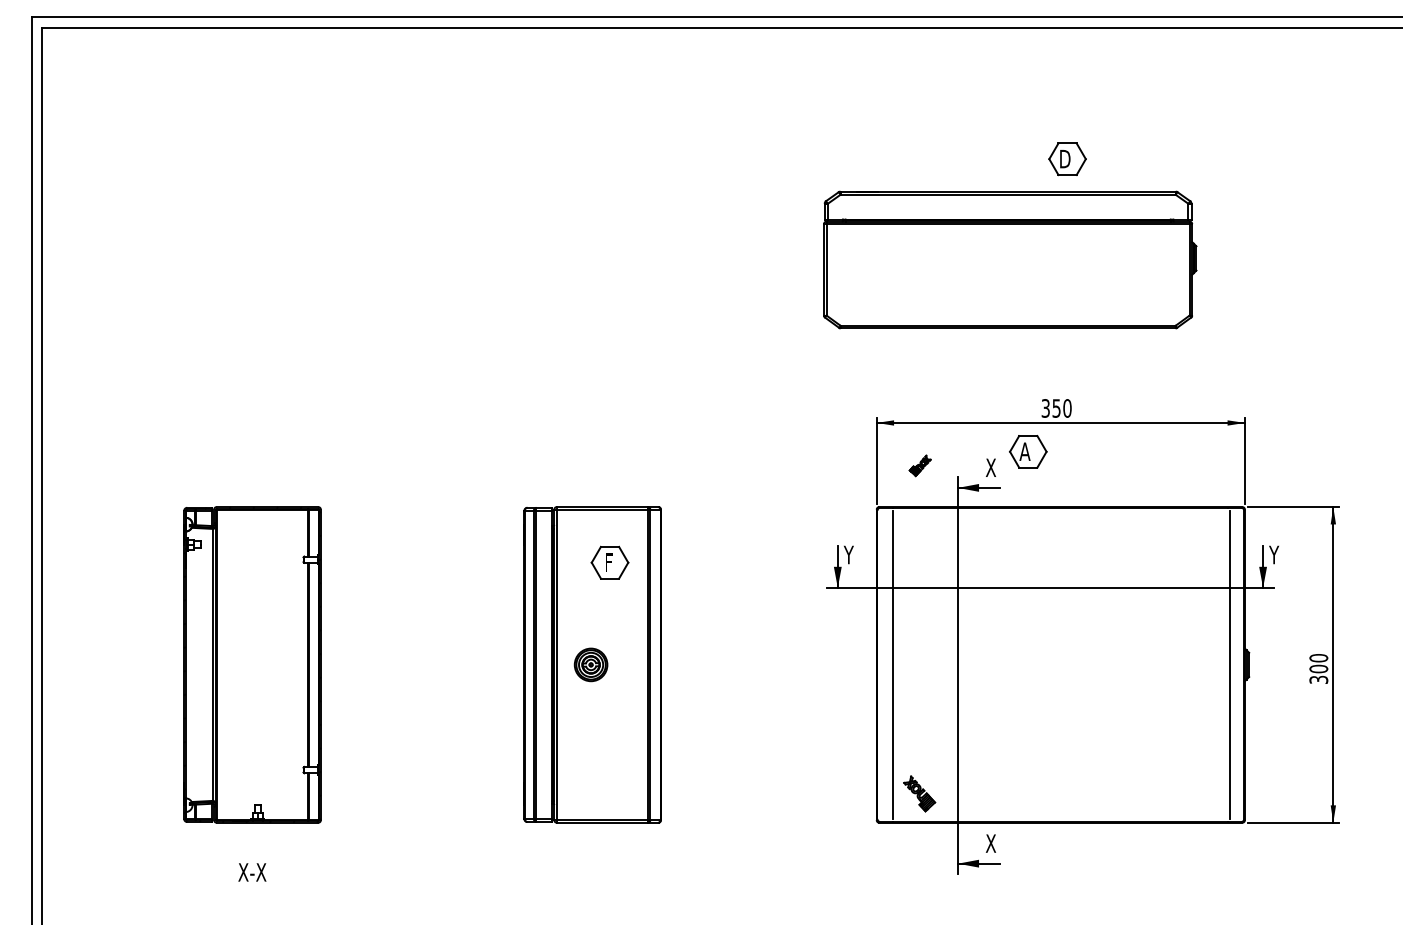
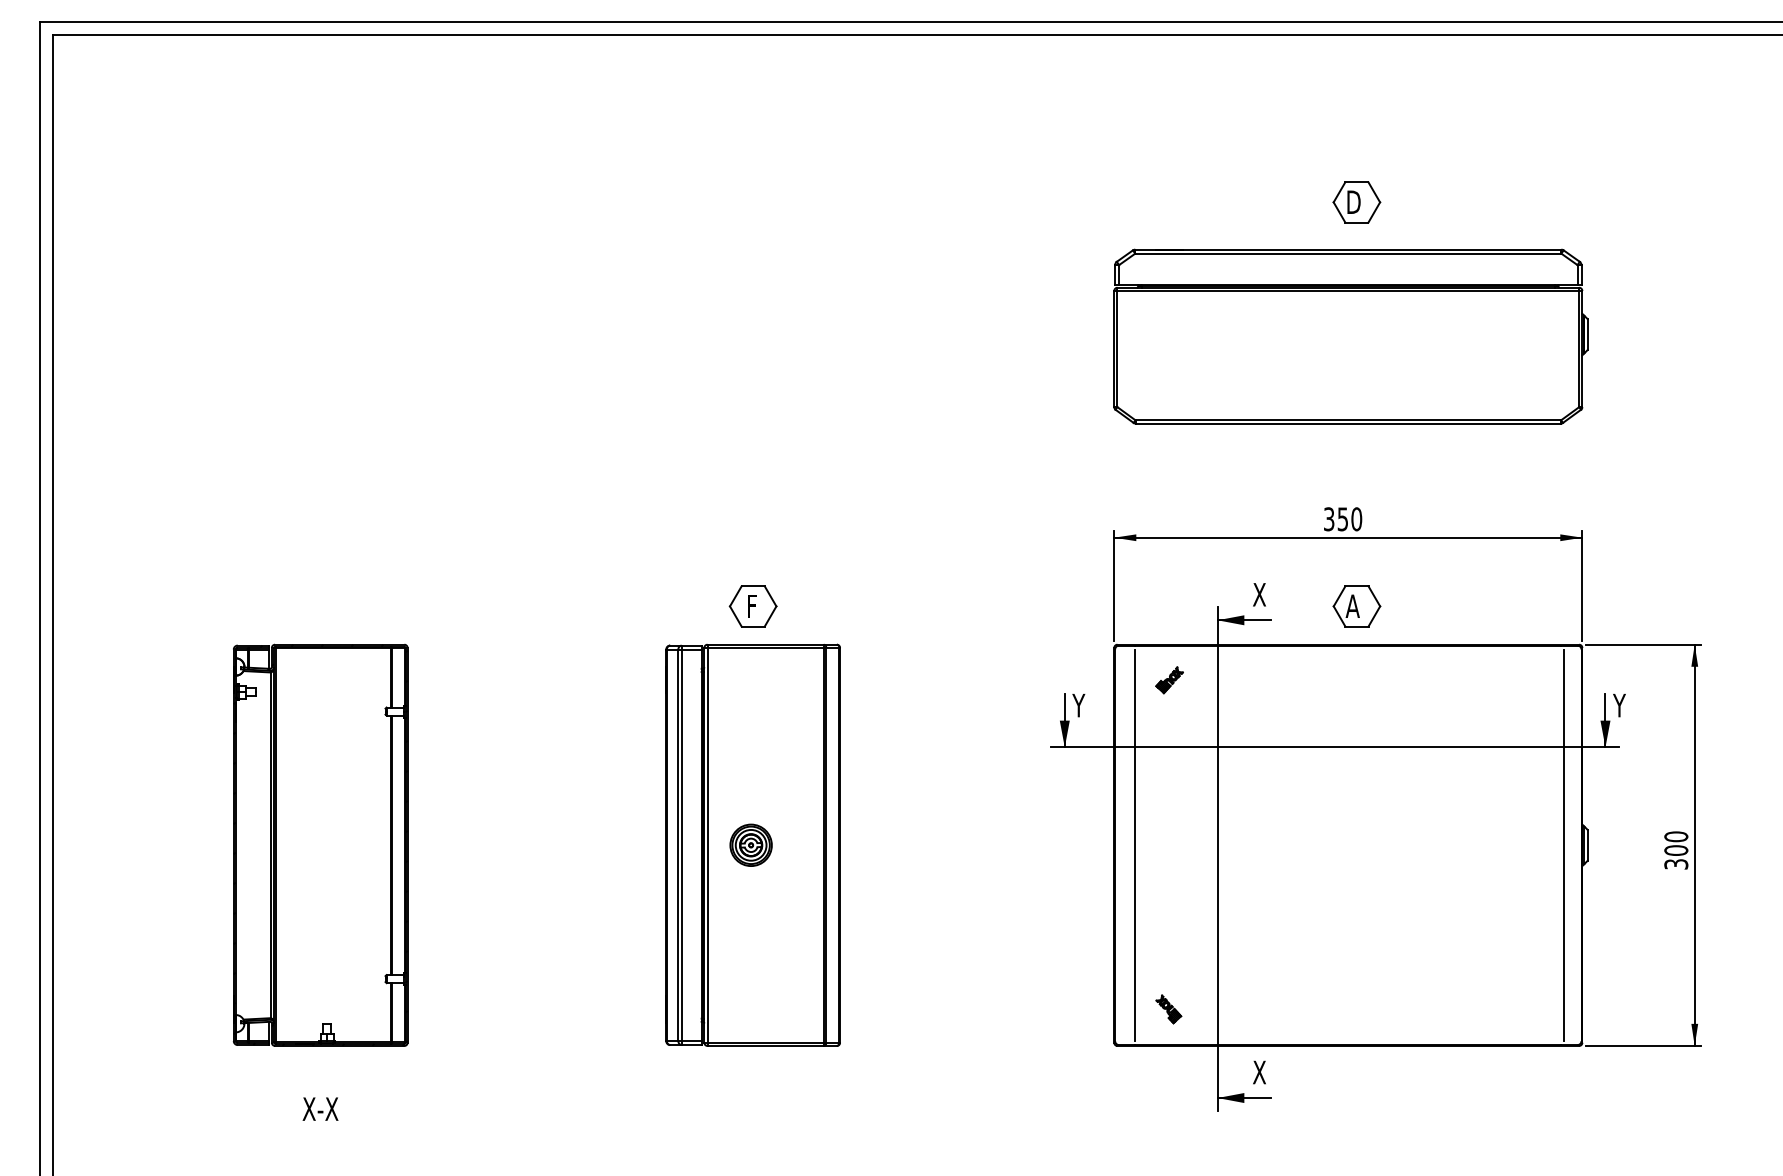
part: (1009, 259) -> (1350, 336), moved
part: (1027, 451) -> (1356, 606), moved
part: (920, 466) -> (1169, 680), moved
part: (609, 562) -> (752, 606), moved
part: (919, 794) -> (1168, 1009), size x0.62

